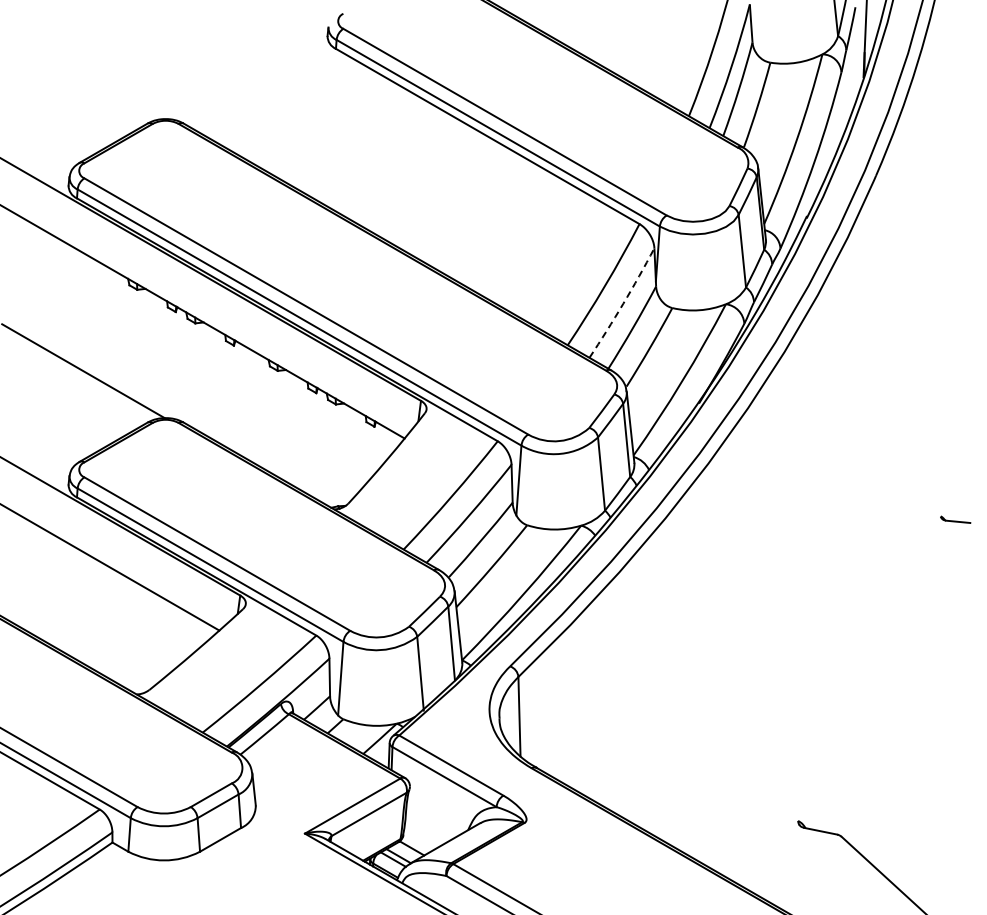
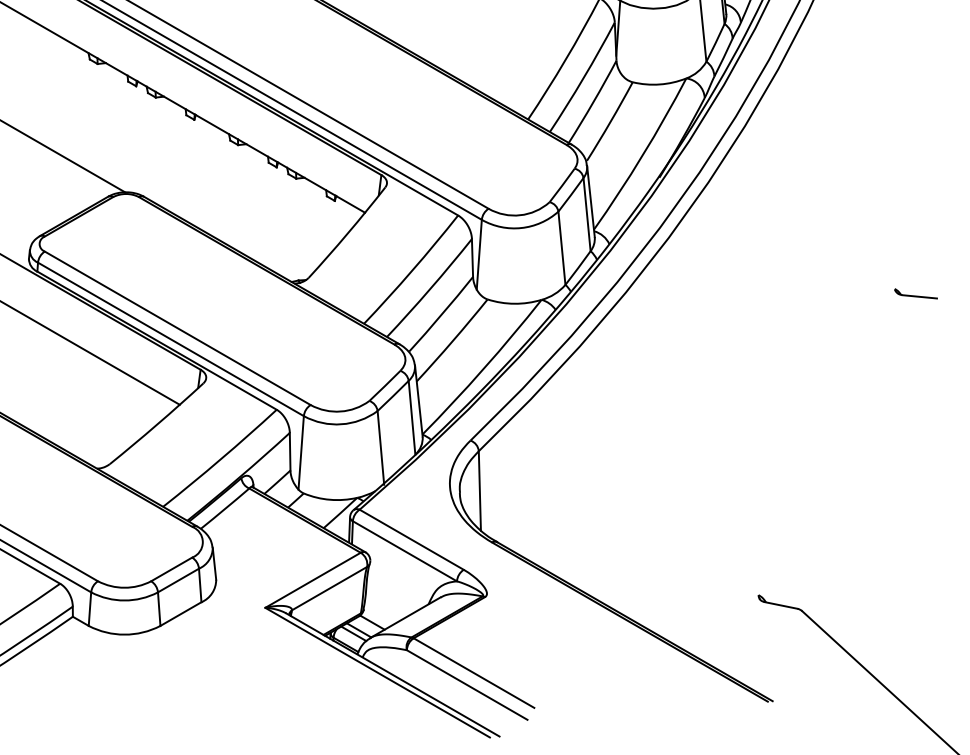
arc: (623, 303) -> (583, 77), dashed -> solid
part: (955, 519) -> (915, 293), size x1.43

